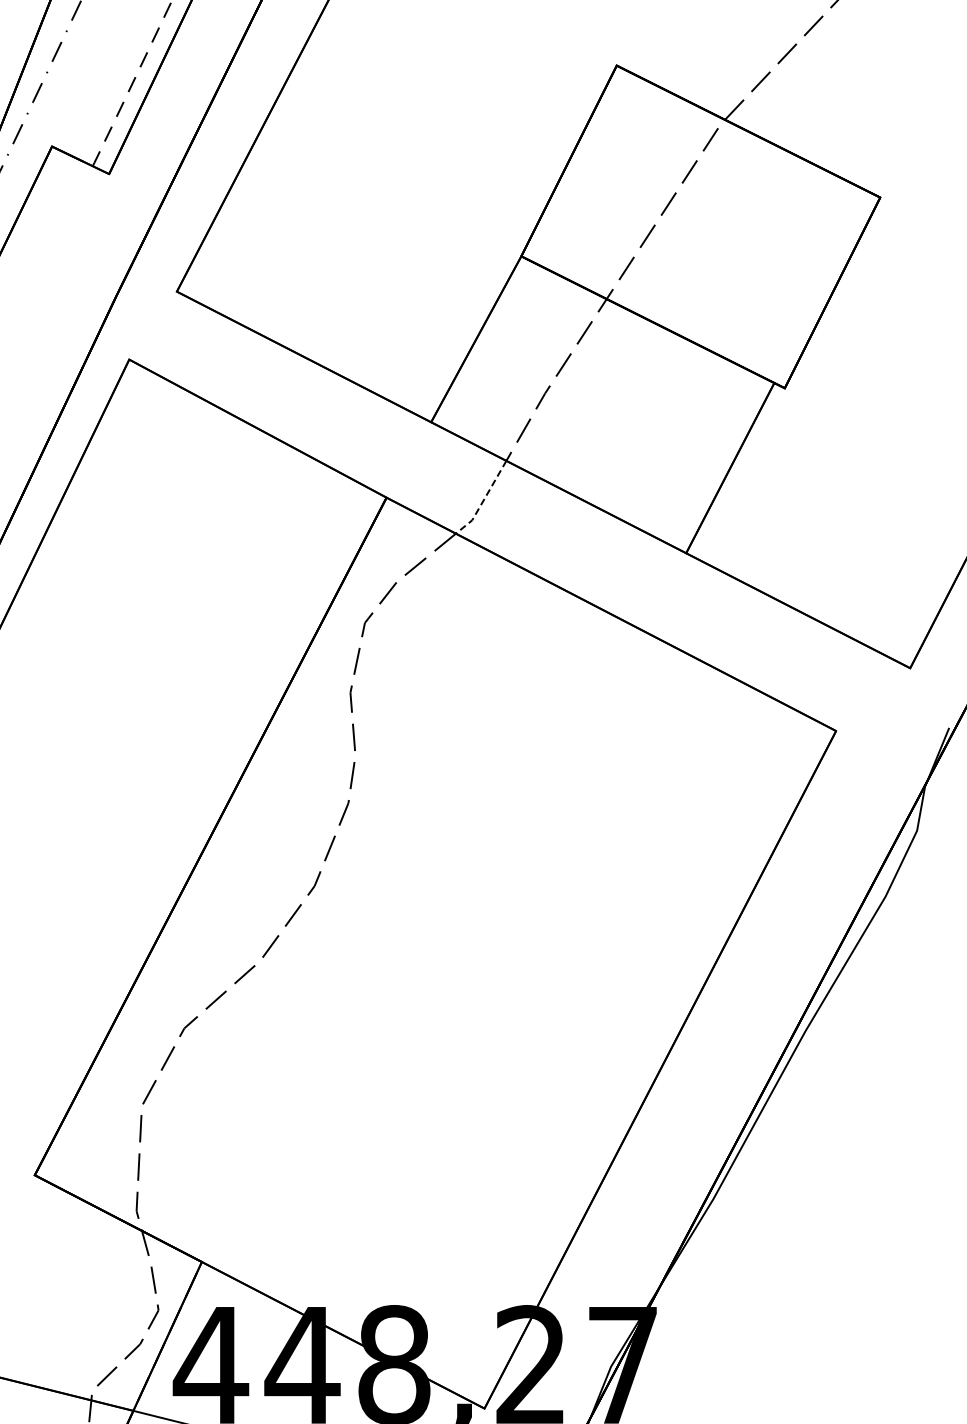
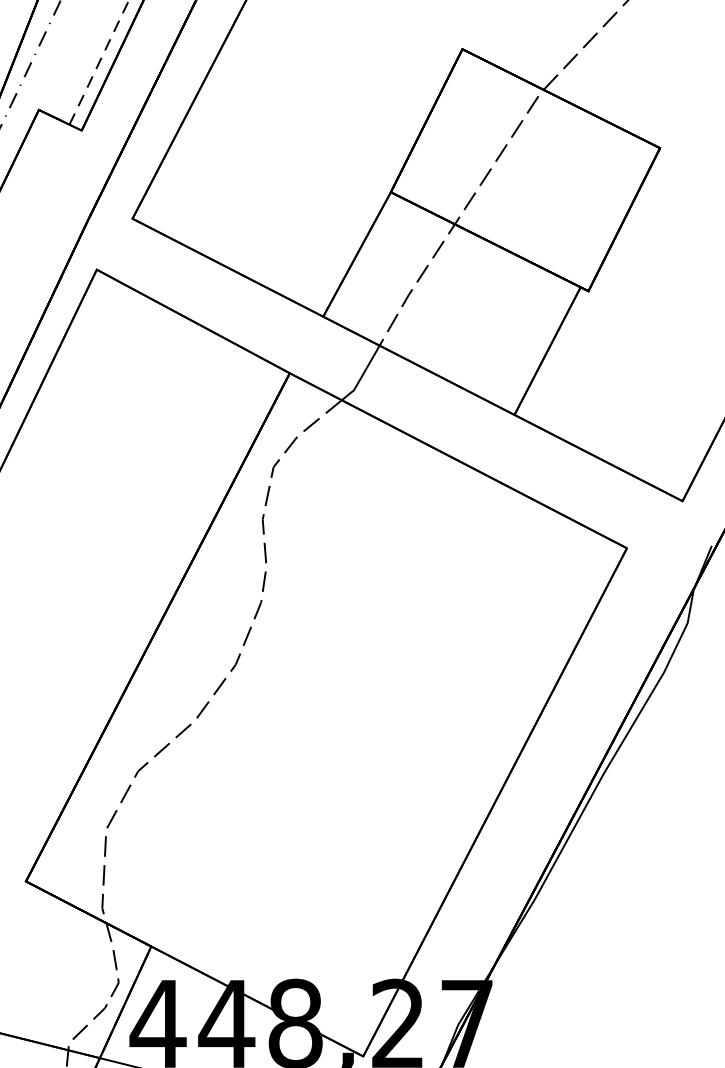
line: (483, 500) -> (362, 375), dashed -> solid

